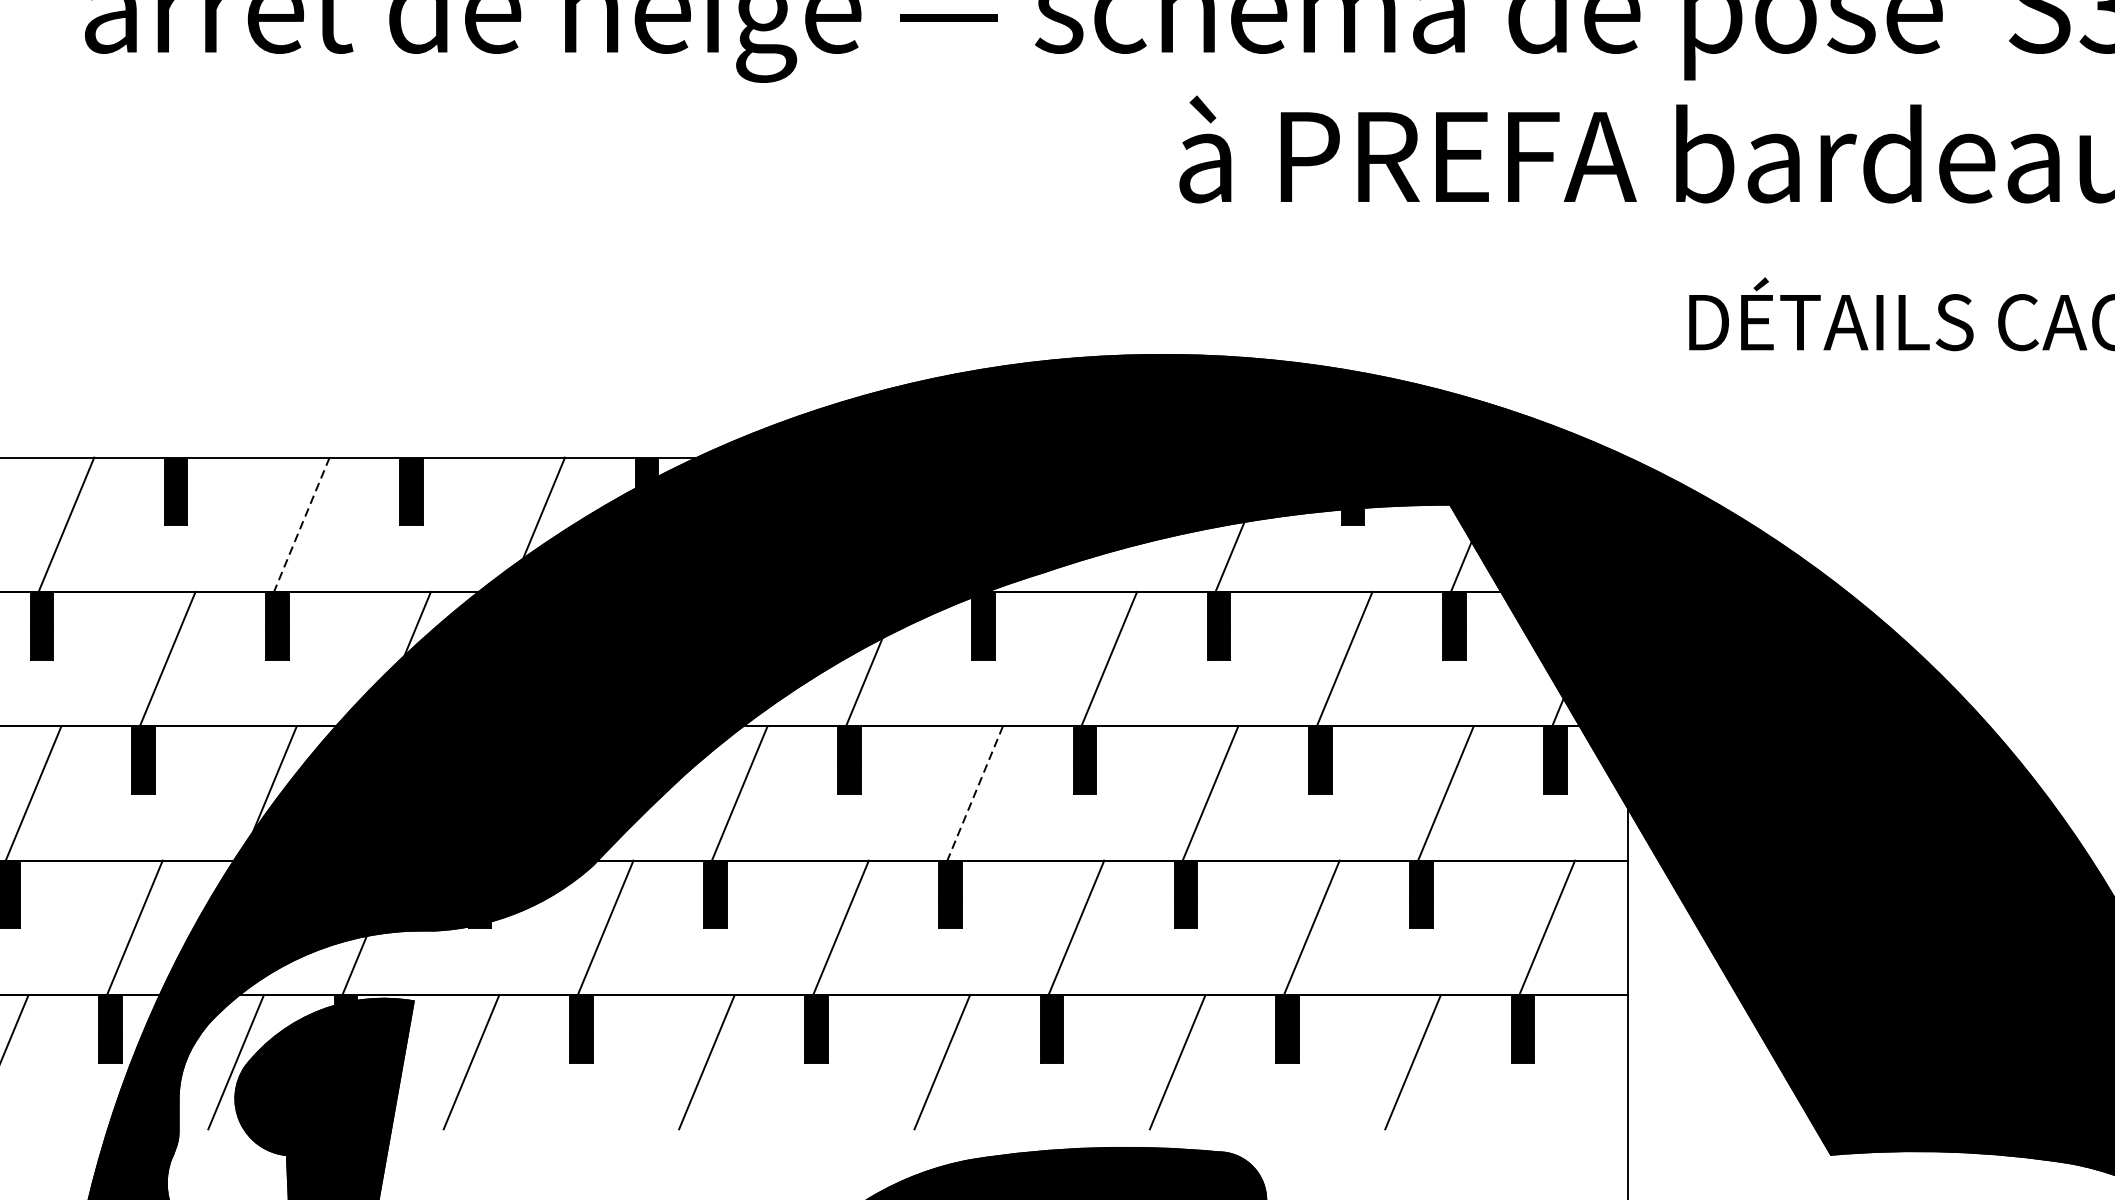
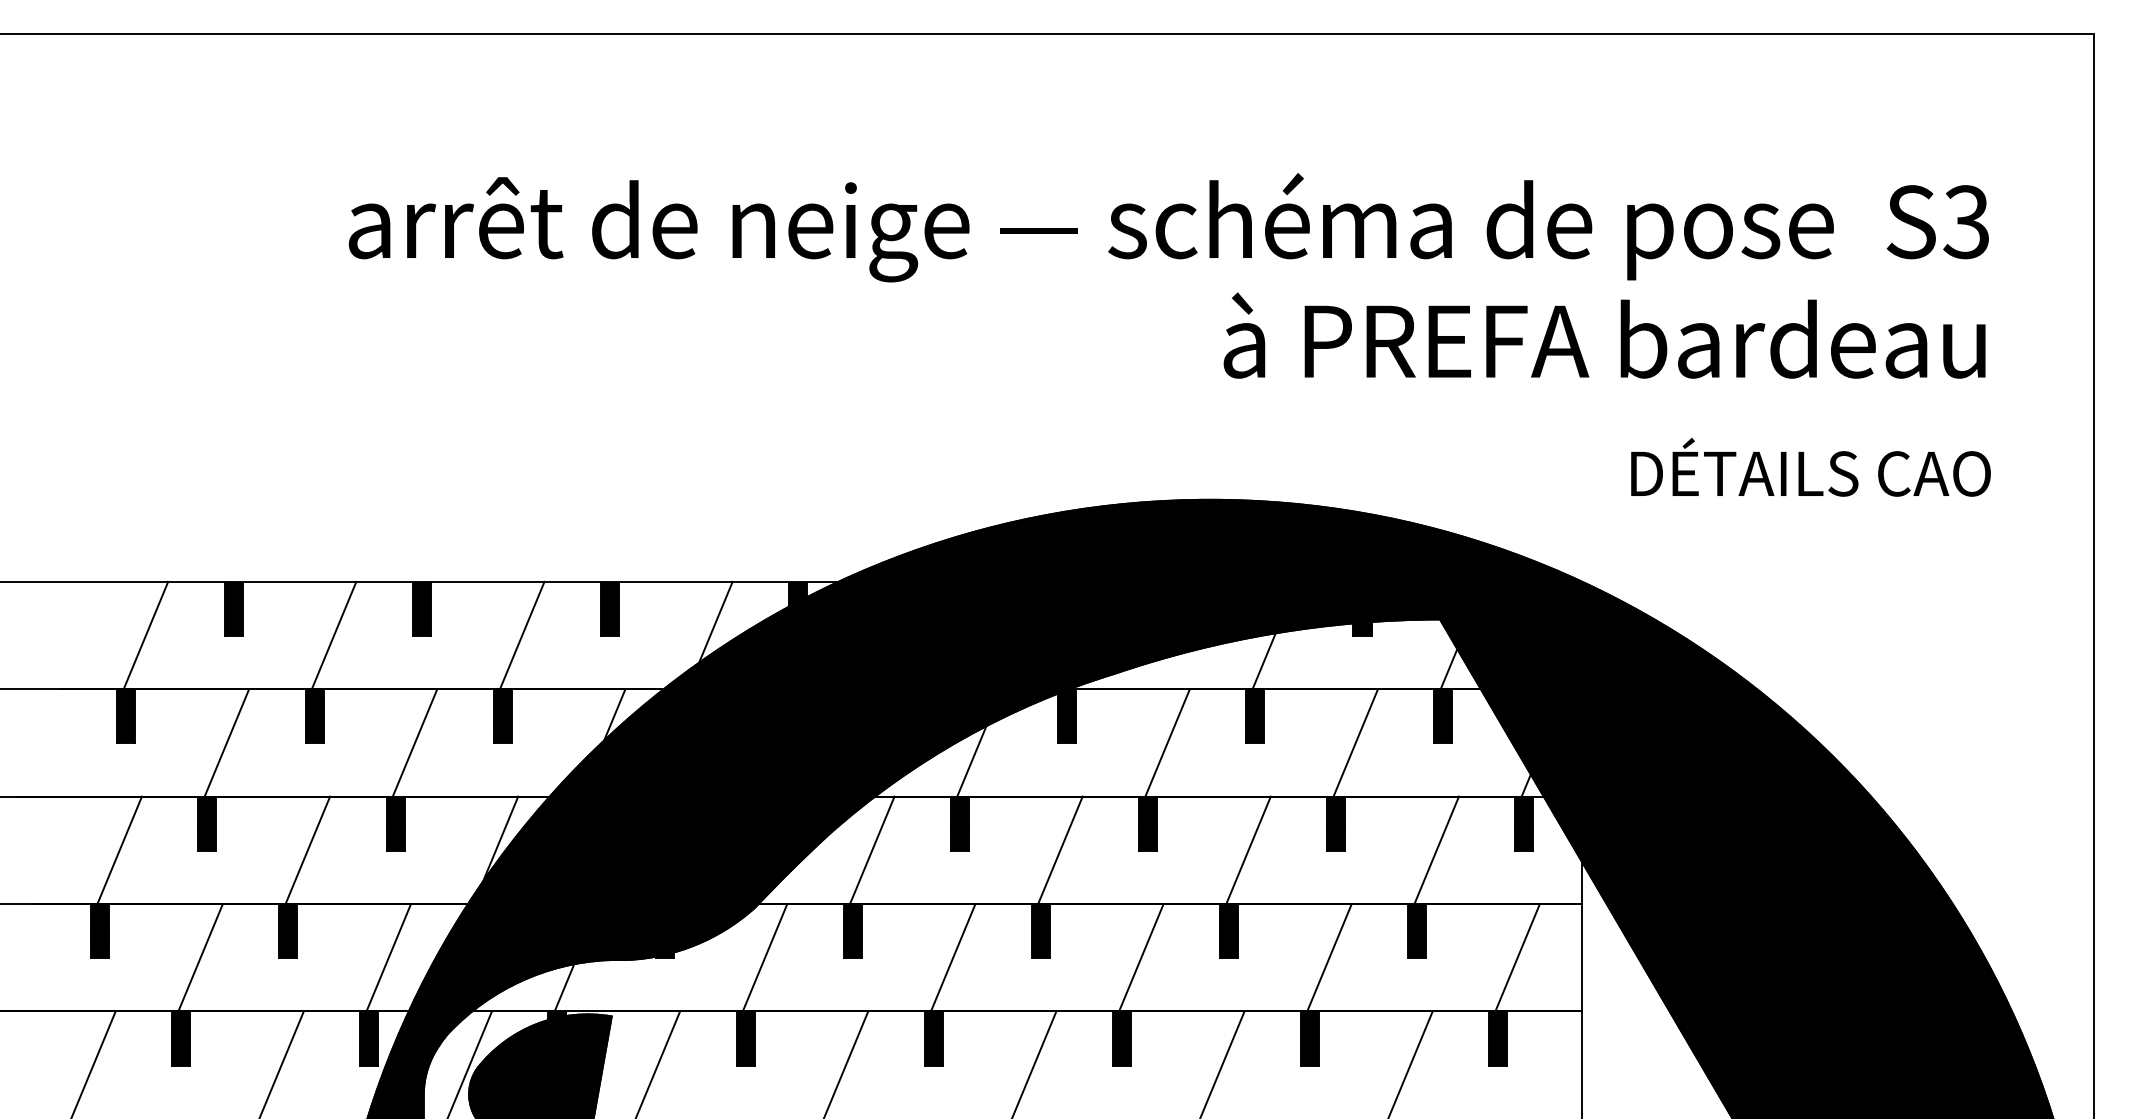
line: (302, 525) -> (522, 636), dashed -> solid
line: (975, 793) -> (1060, 850), dashed -> solid

